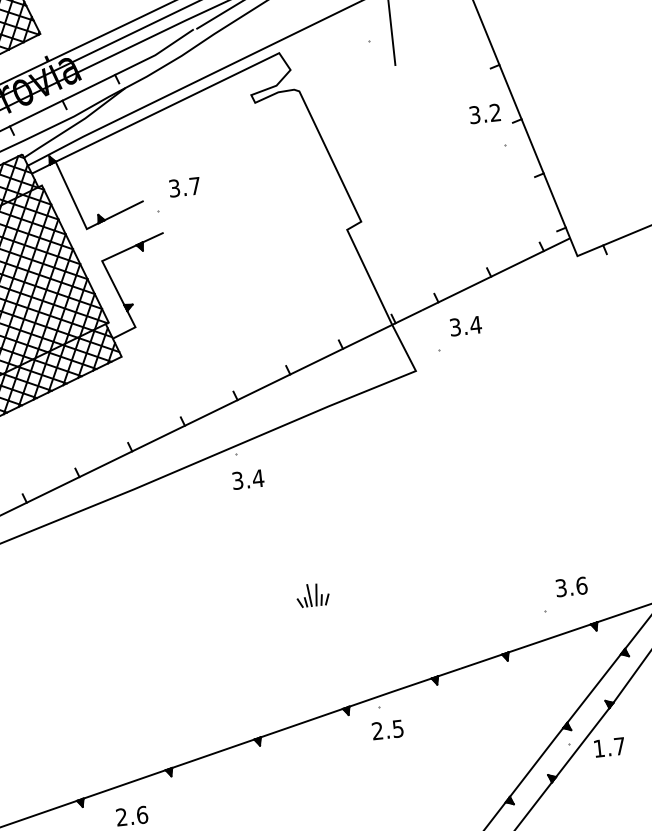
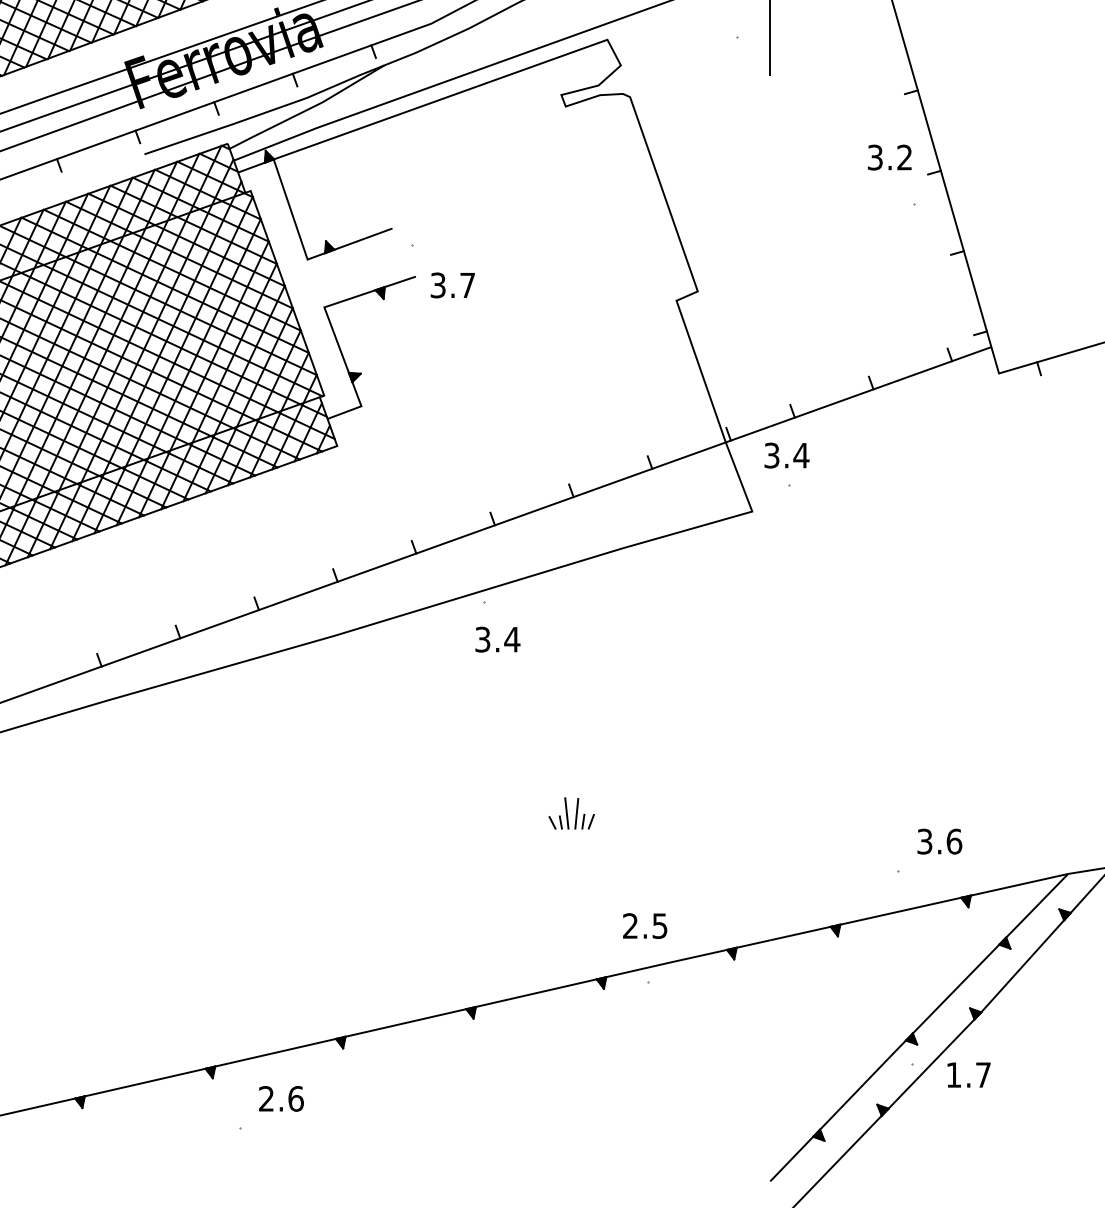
text: (184, 187) -> (452, 285), moved
text: (465, 326) -> (786, 455), moved
text: (388, 729) -> (645, 925), moved

